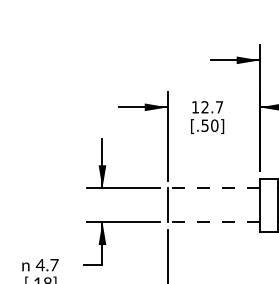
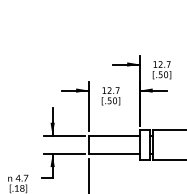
line: (213, 188) -> (114, 135), dashed -> solid
line: (213, 222) -> (114, 154), dashed -> solid

